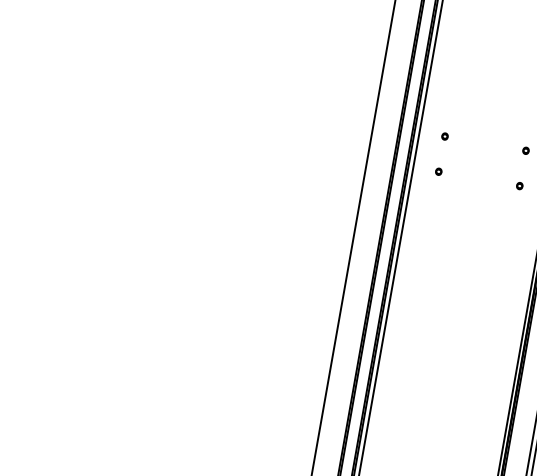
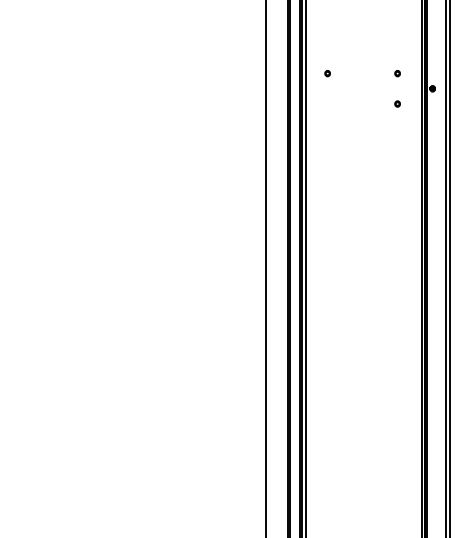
part: (438, 171) -> (327, 103), removed

